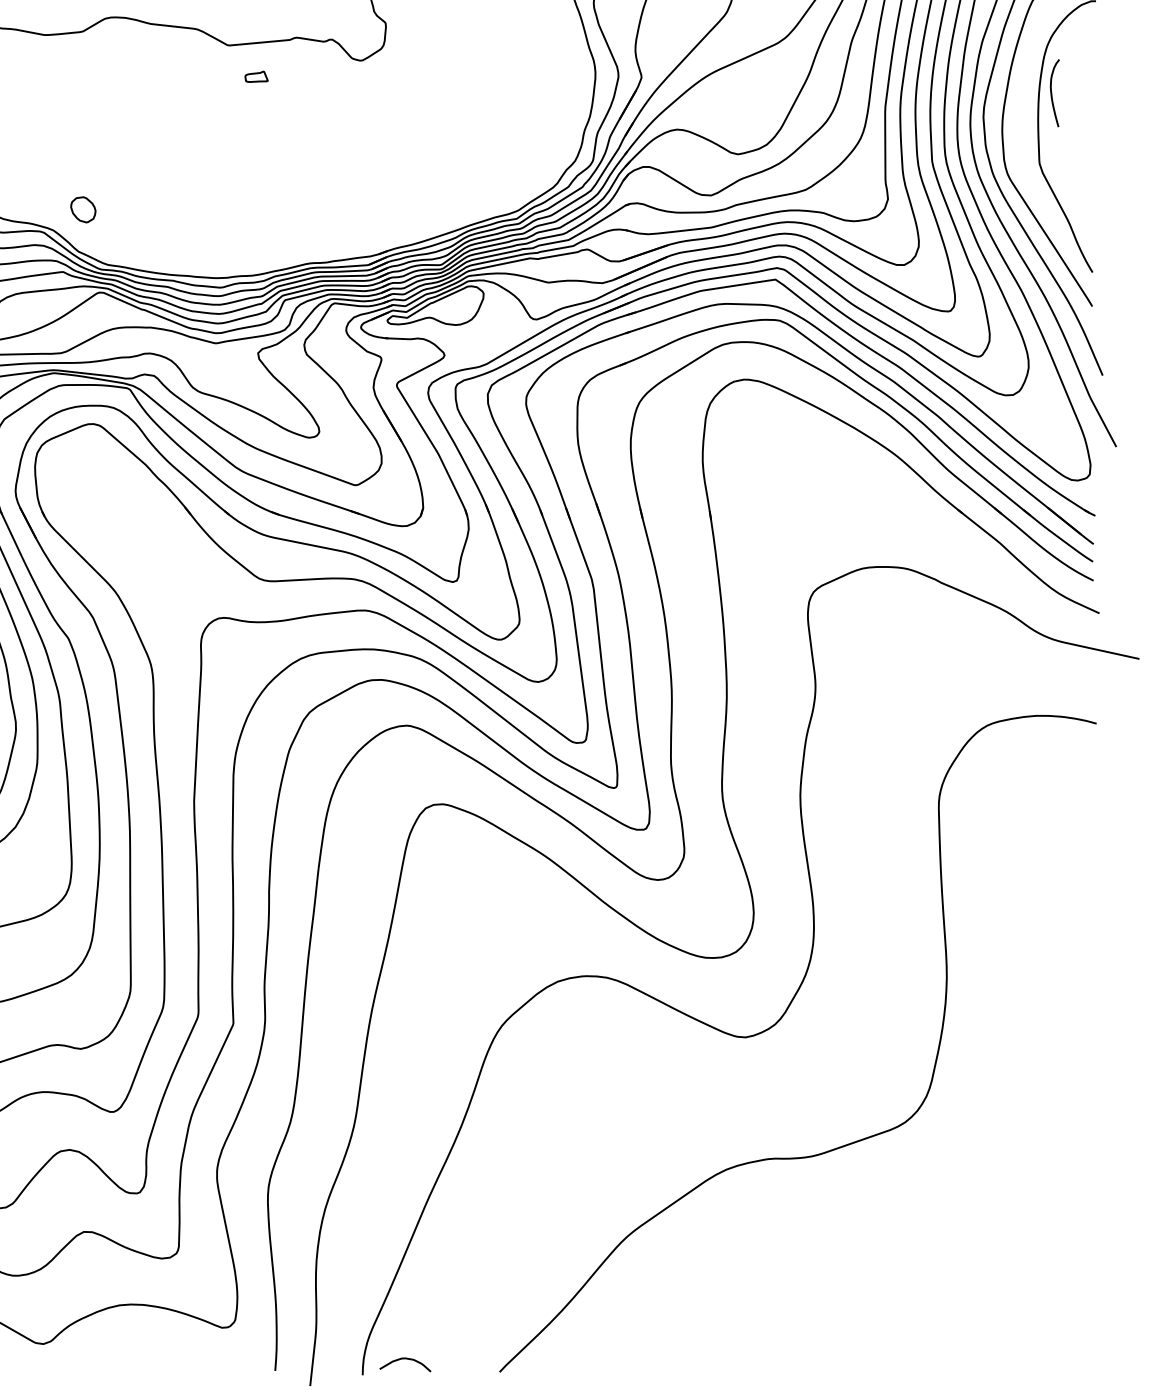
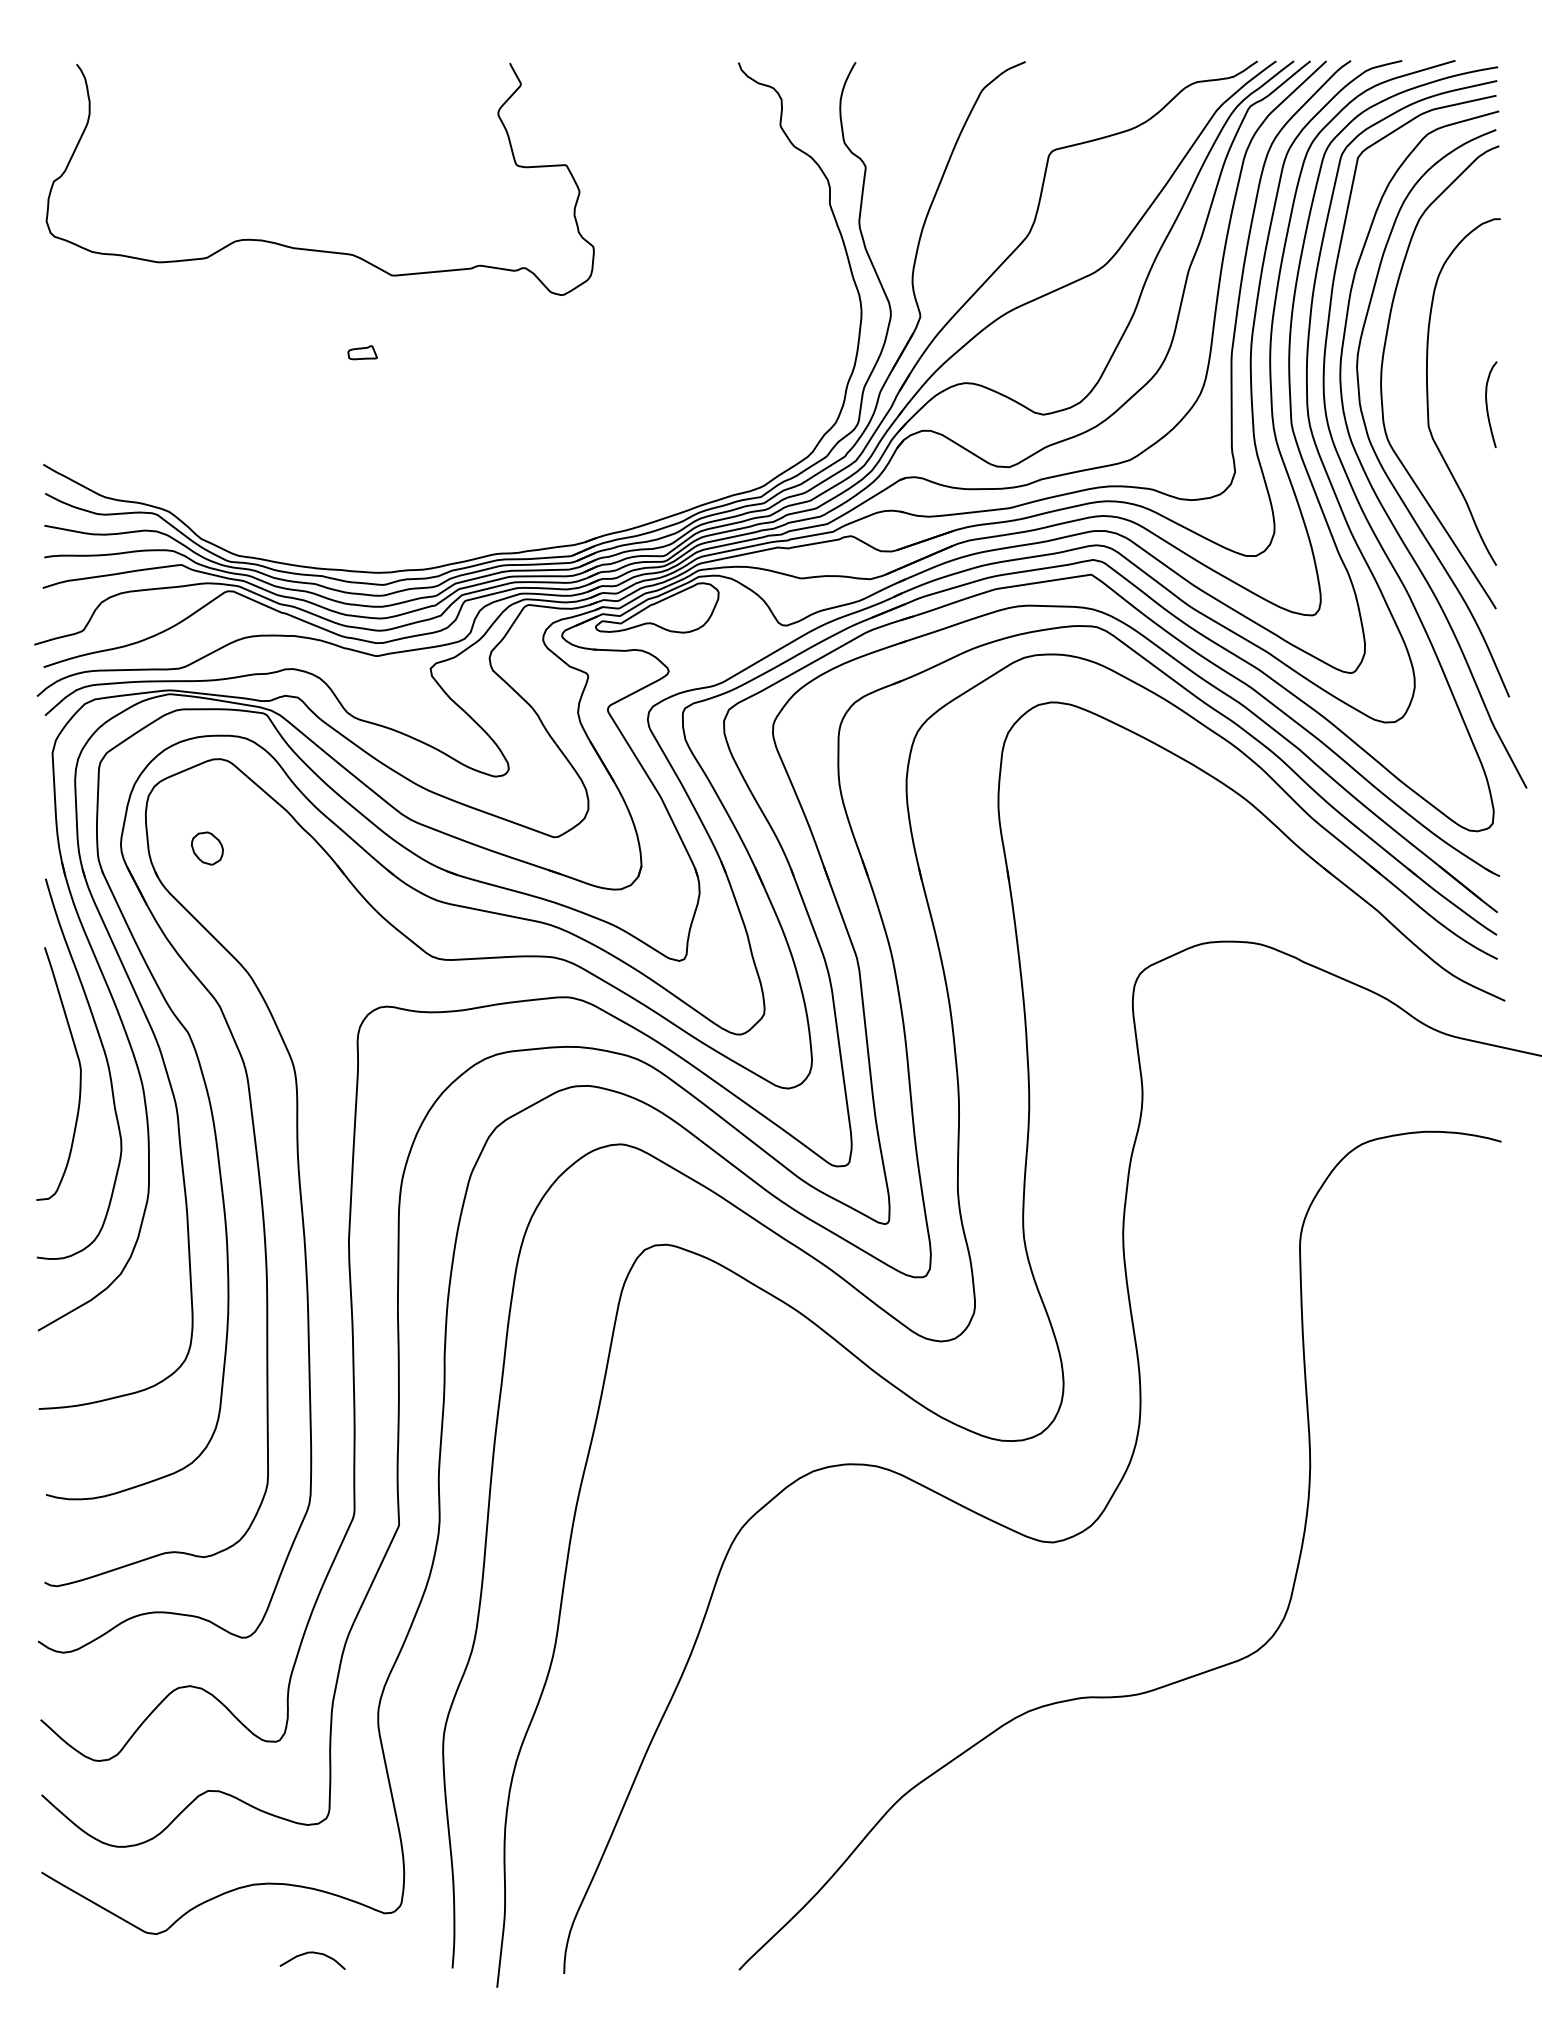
part: (256, 76) -> (362, 352), moved
curve: (1051, 93) -> (1487, 404), moved
part: (83, 209) -> (207, 848), moved
curve: (405, 1359) -> (312, 1953), moved

